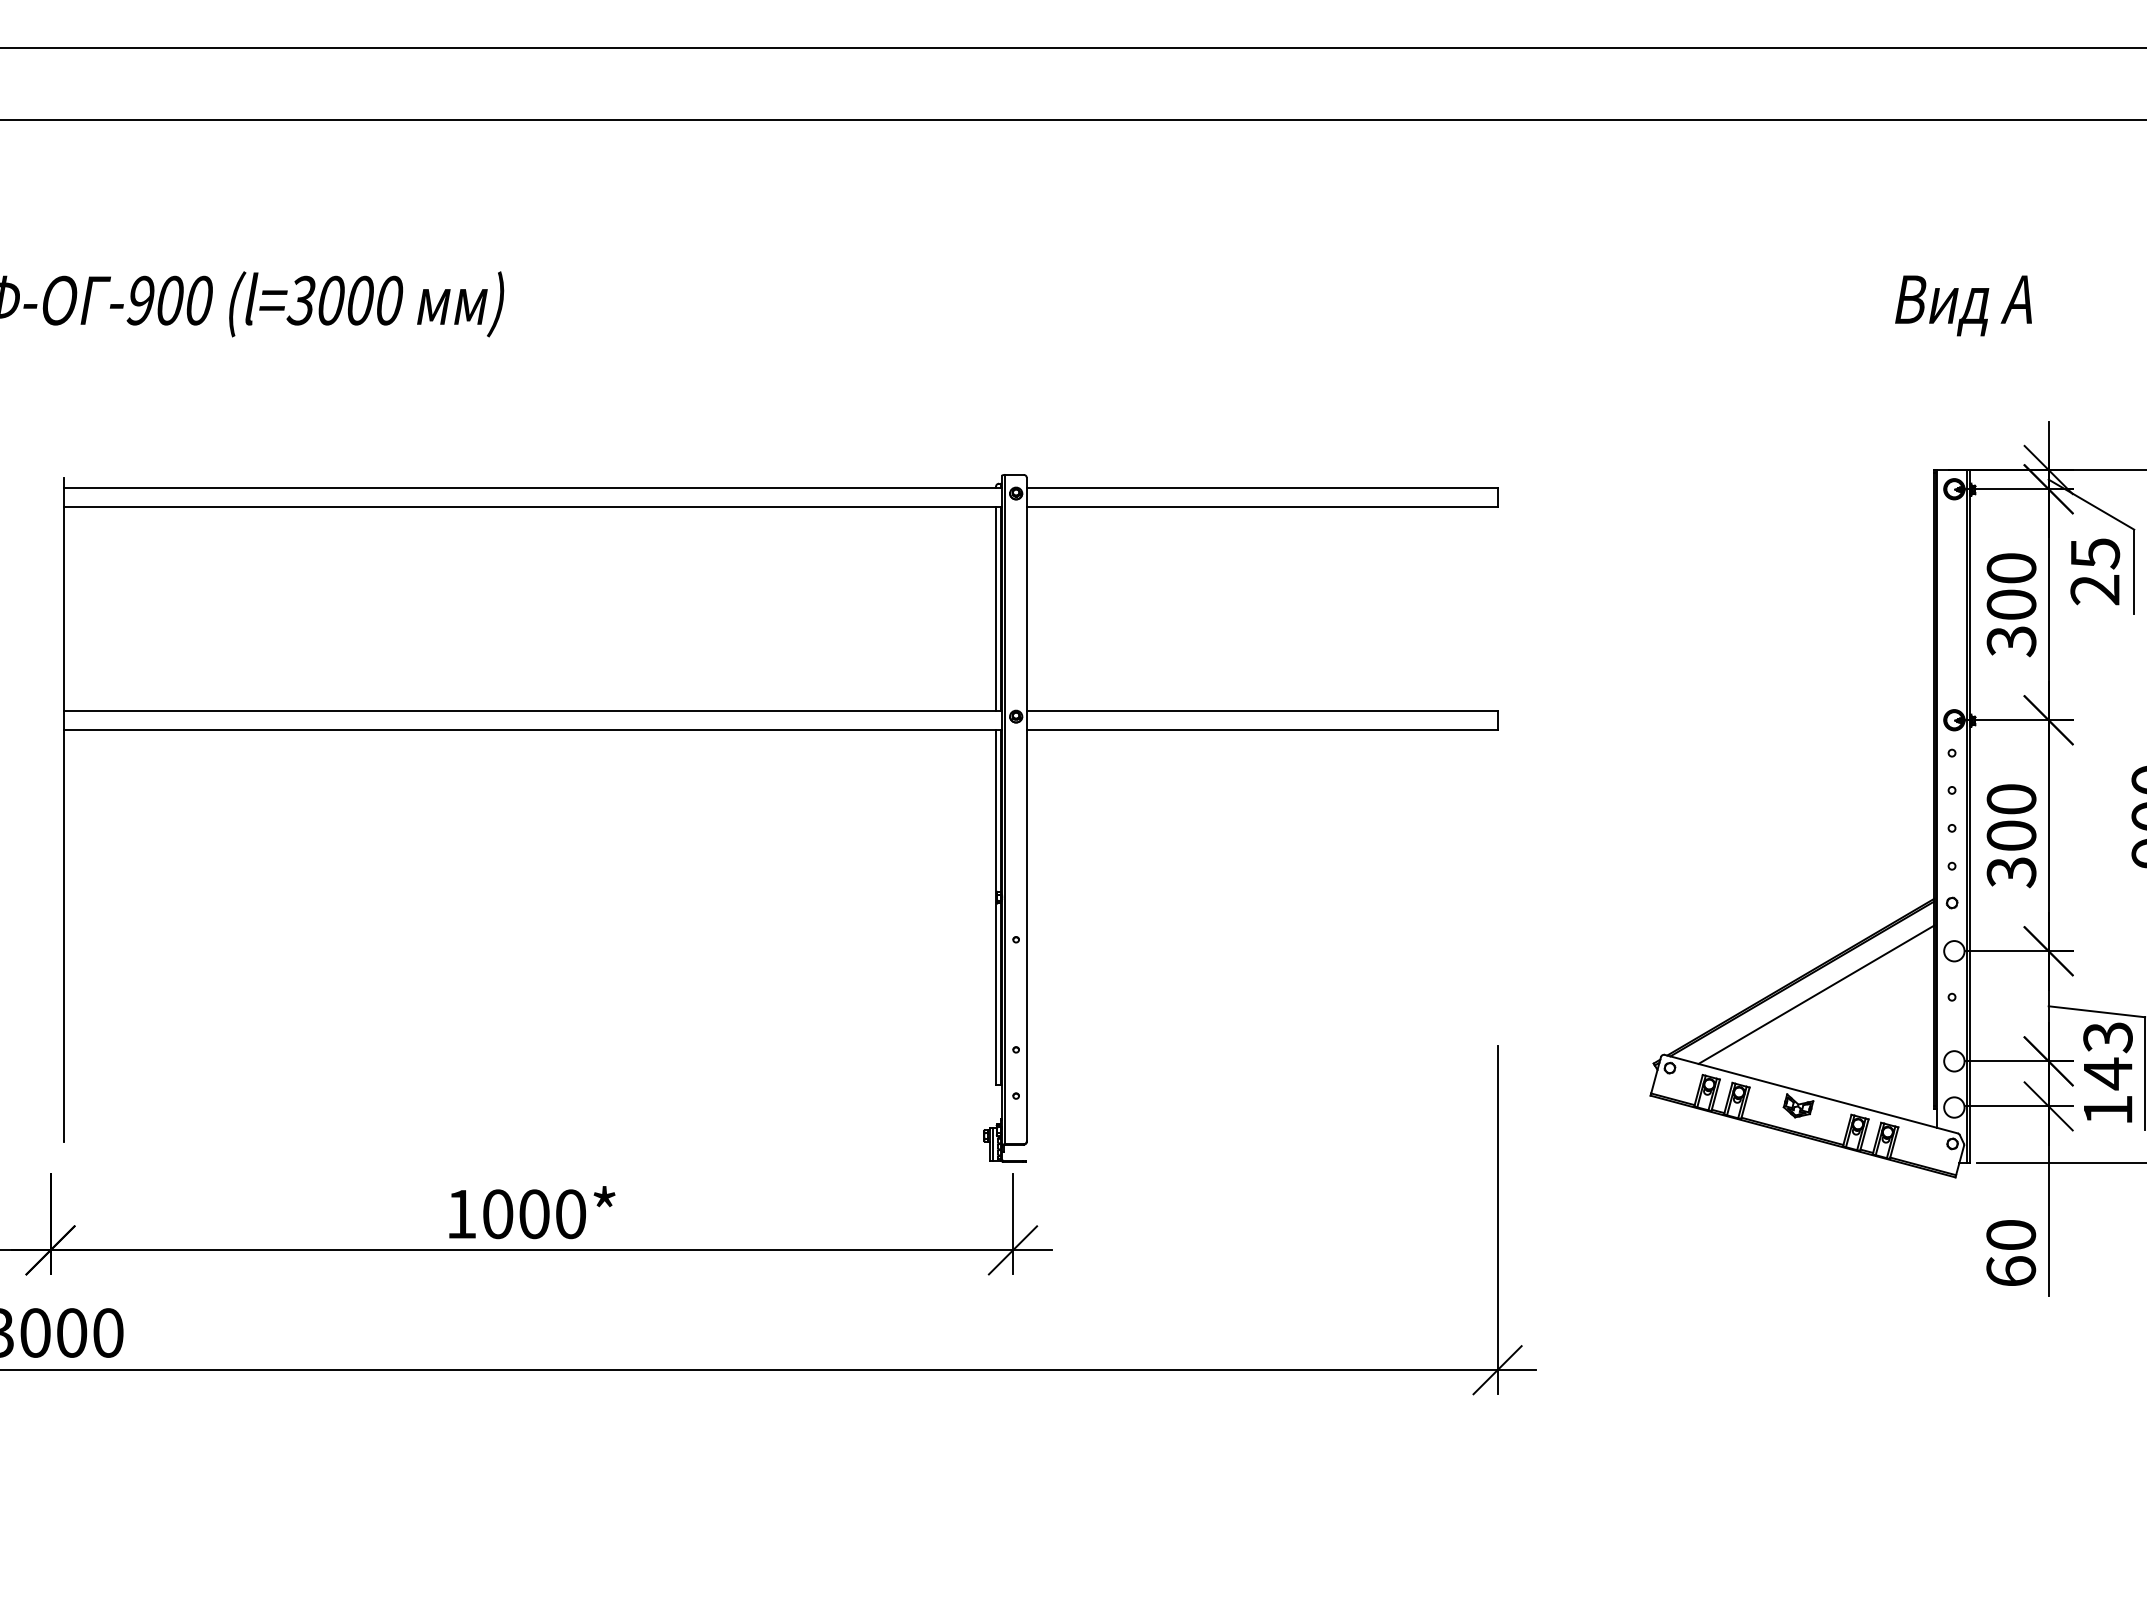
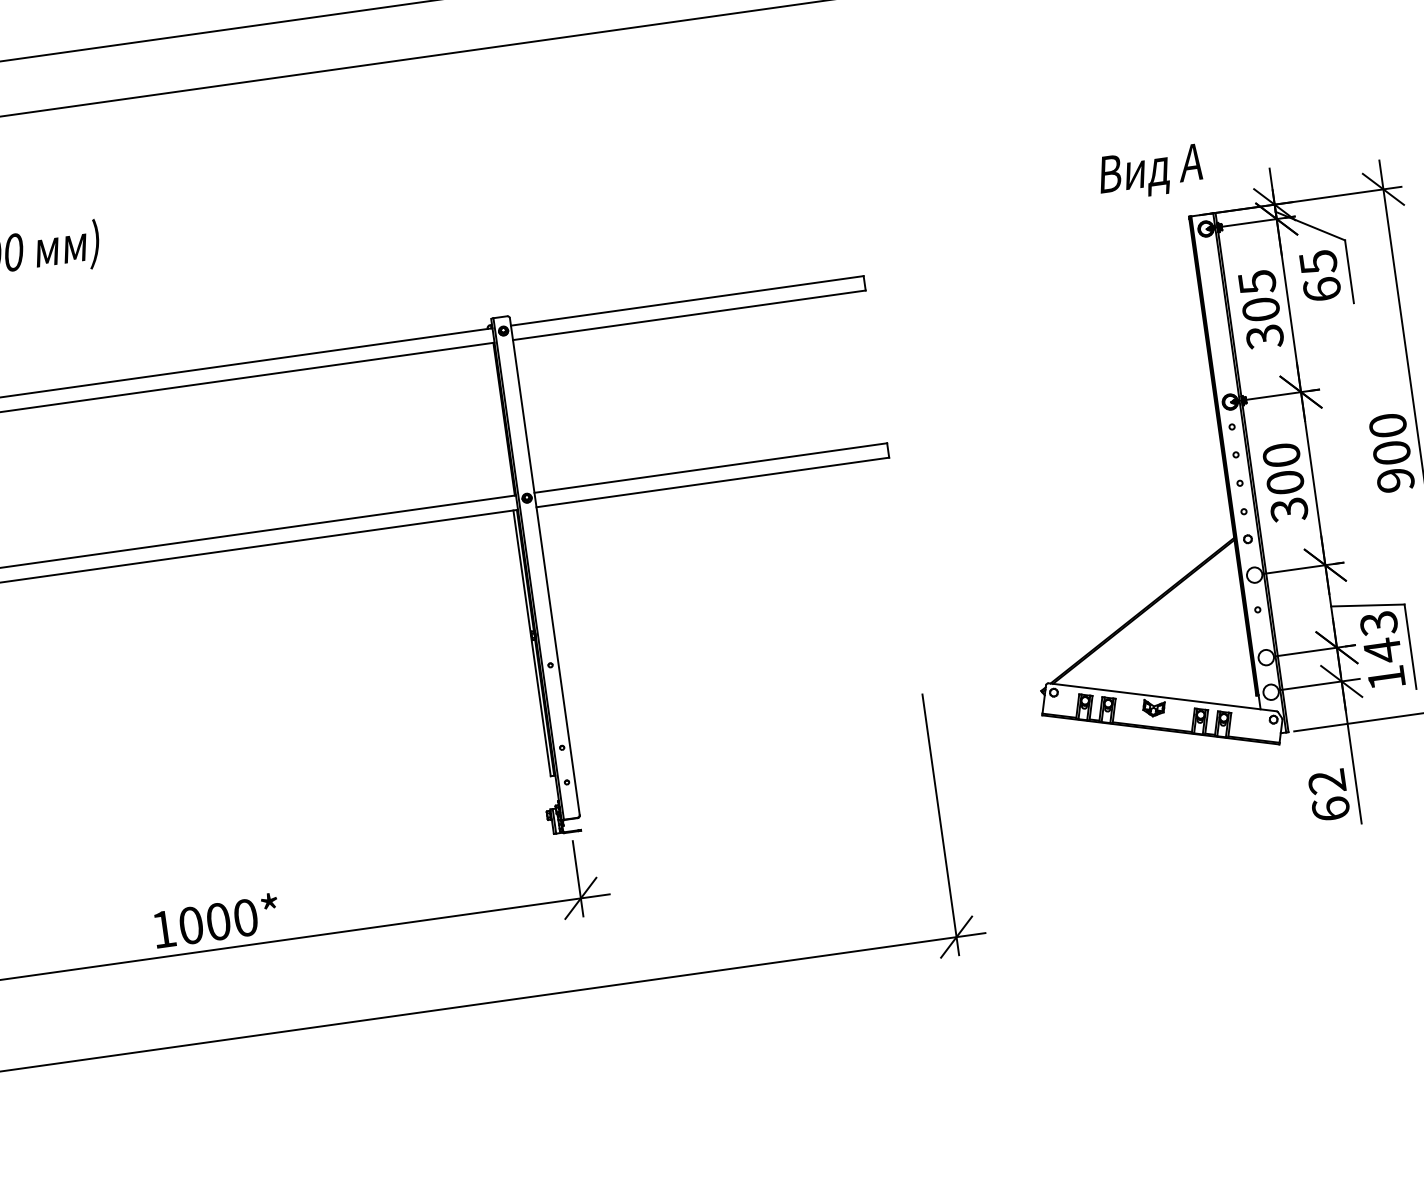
text: (1963, 305) -> (1150, 172), moved
text: (2011, 568) -> (1257, 282), 300 -> 305
text: (2095, 589) -> (1322, 289), 25 -> 65
line: (996, 609) -> (501, 419), removed
line: (1816, 994) -> (1155, 622), removed
text: (2011, 1235) -> (1327, 782), 60 -> 62

